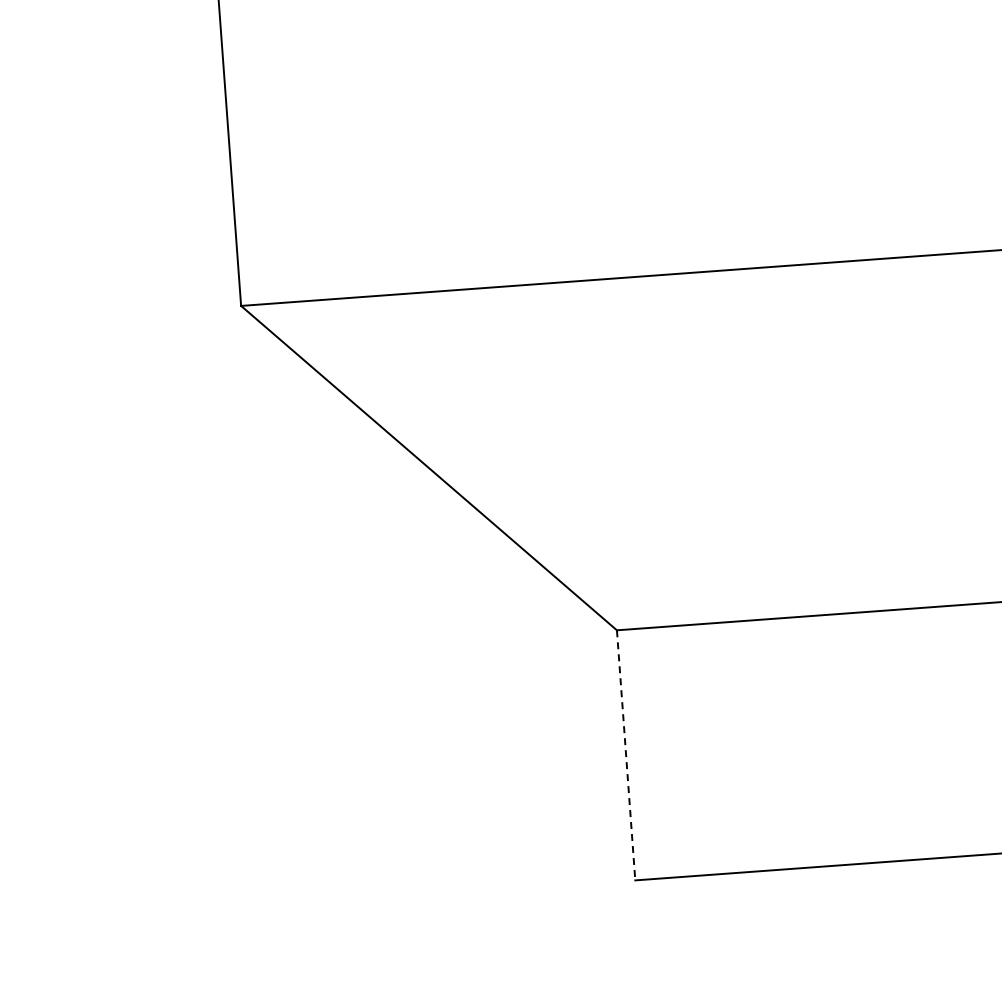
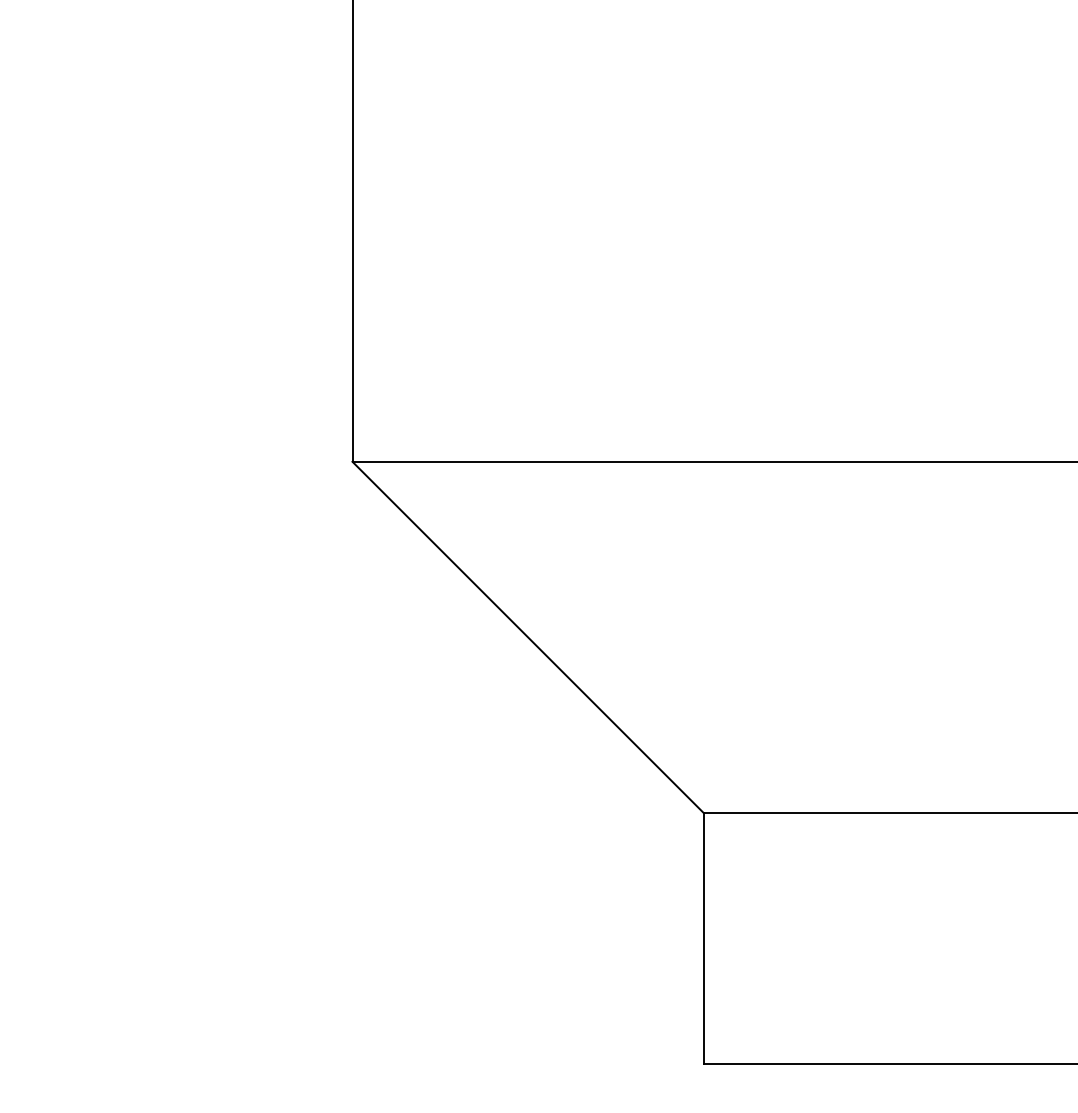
line: (626, 755) -> (703, 938), dashed -> solid

